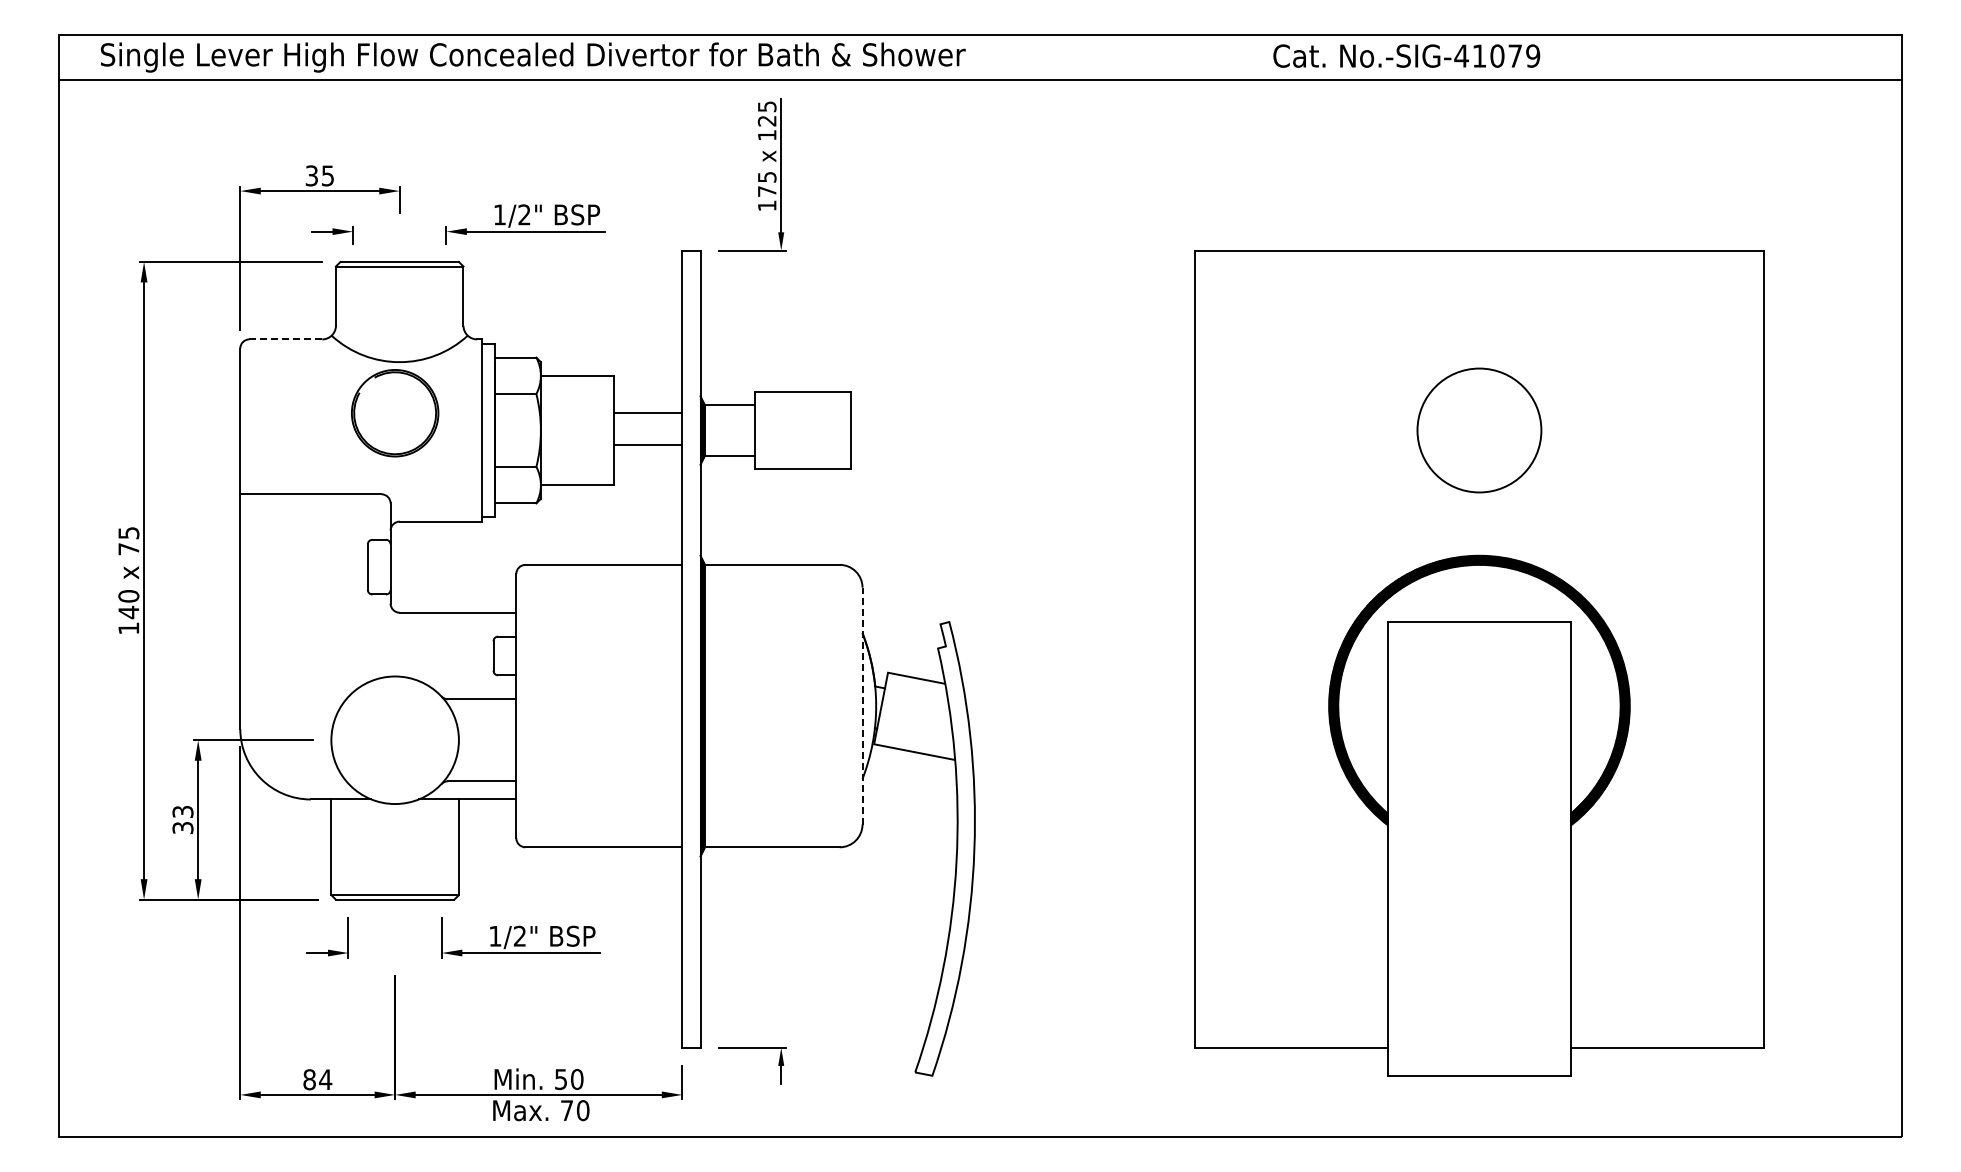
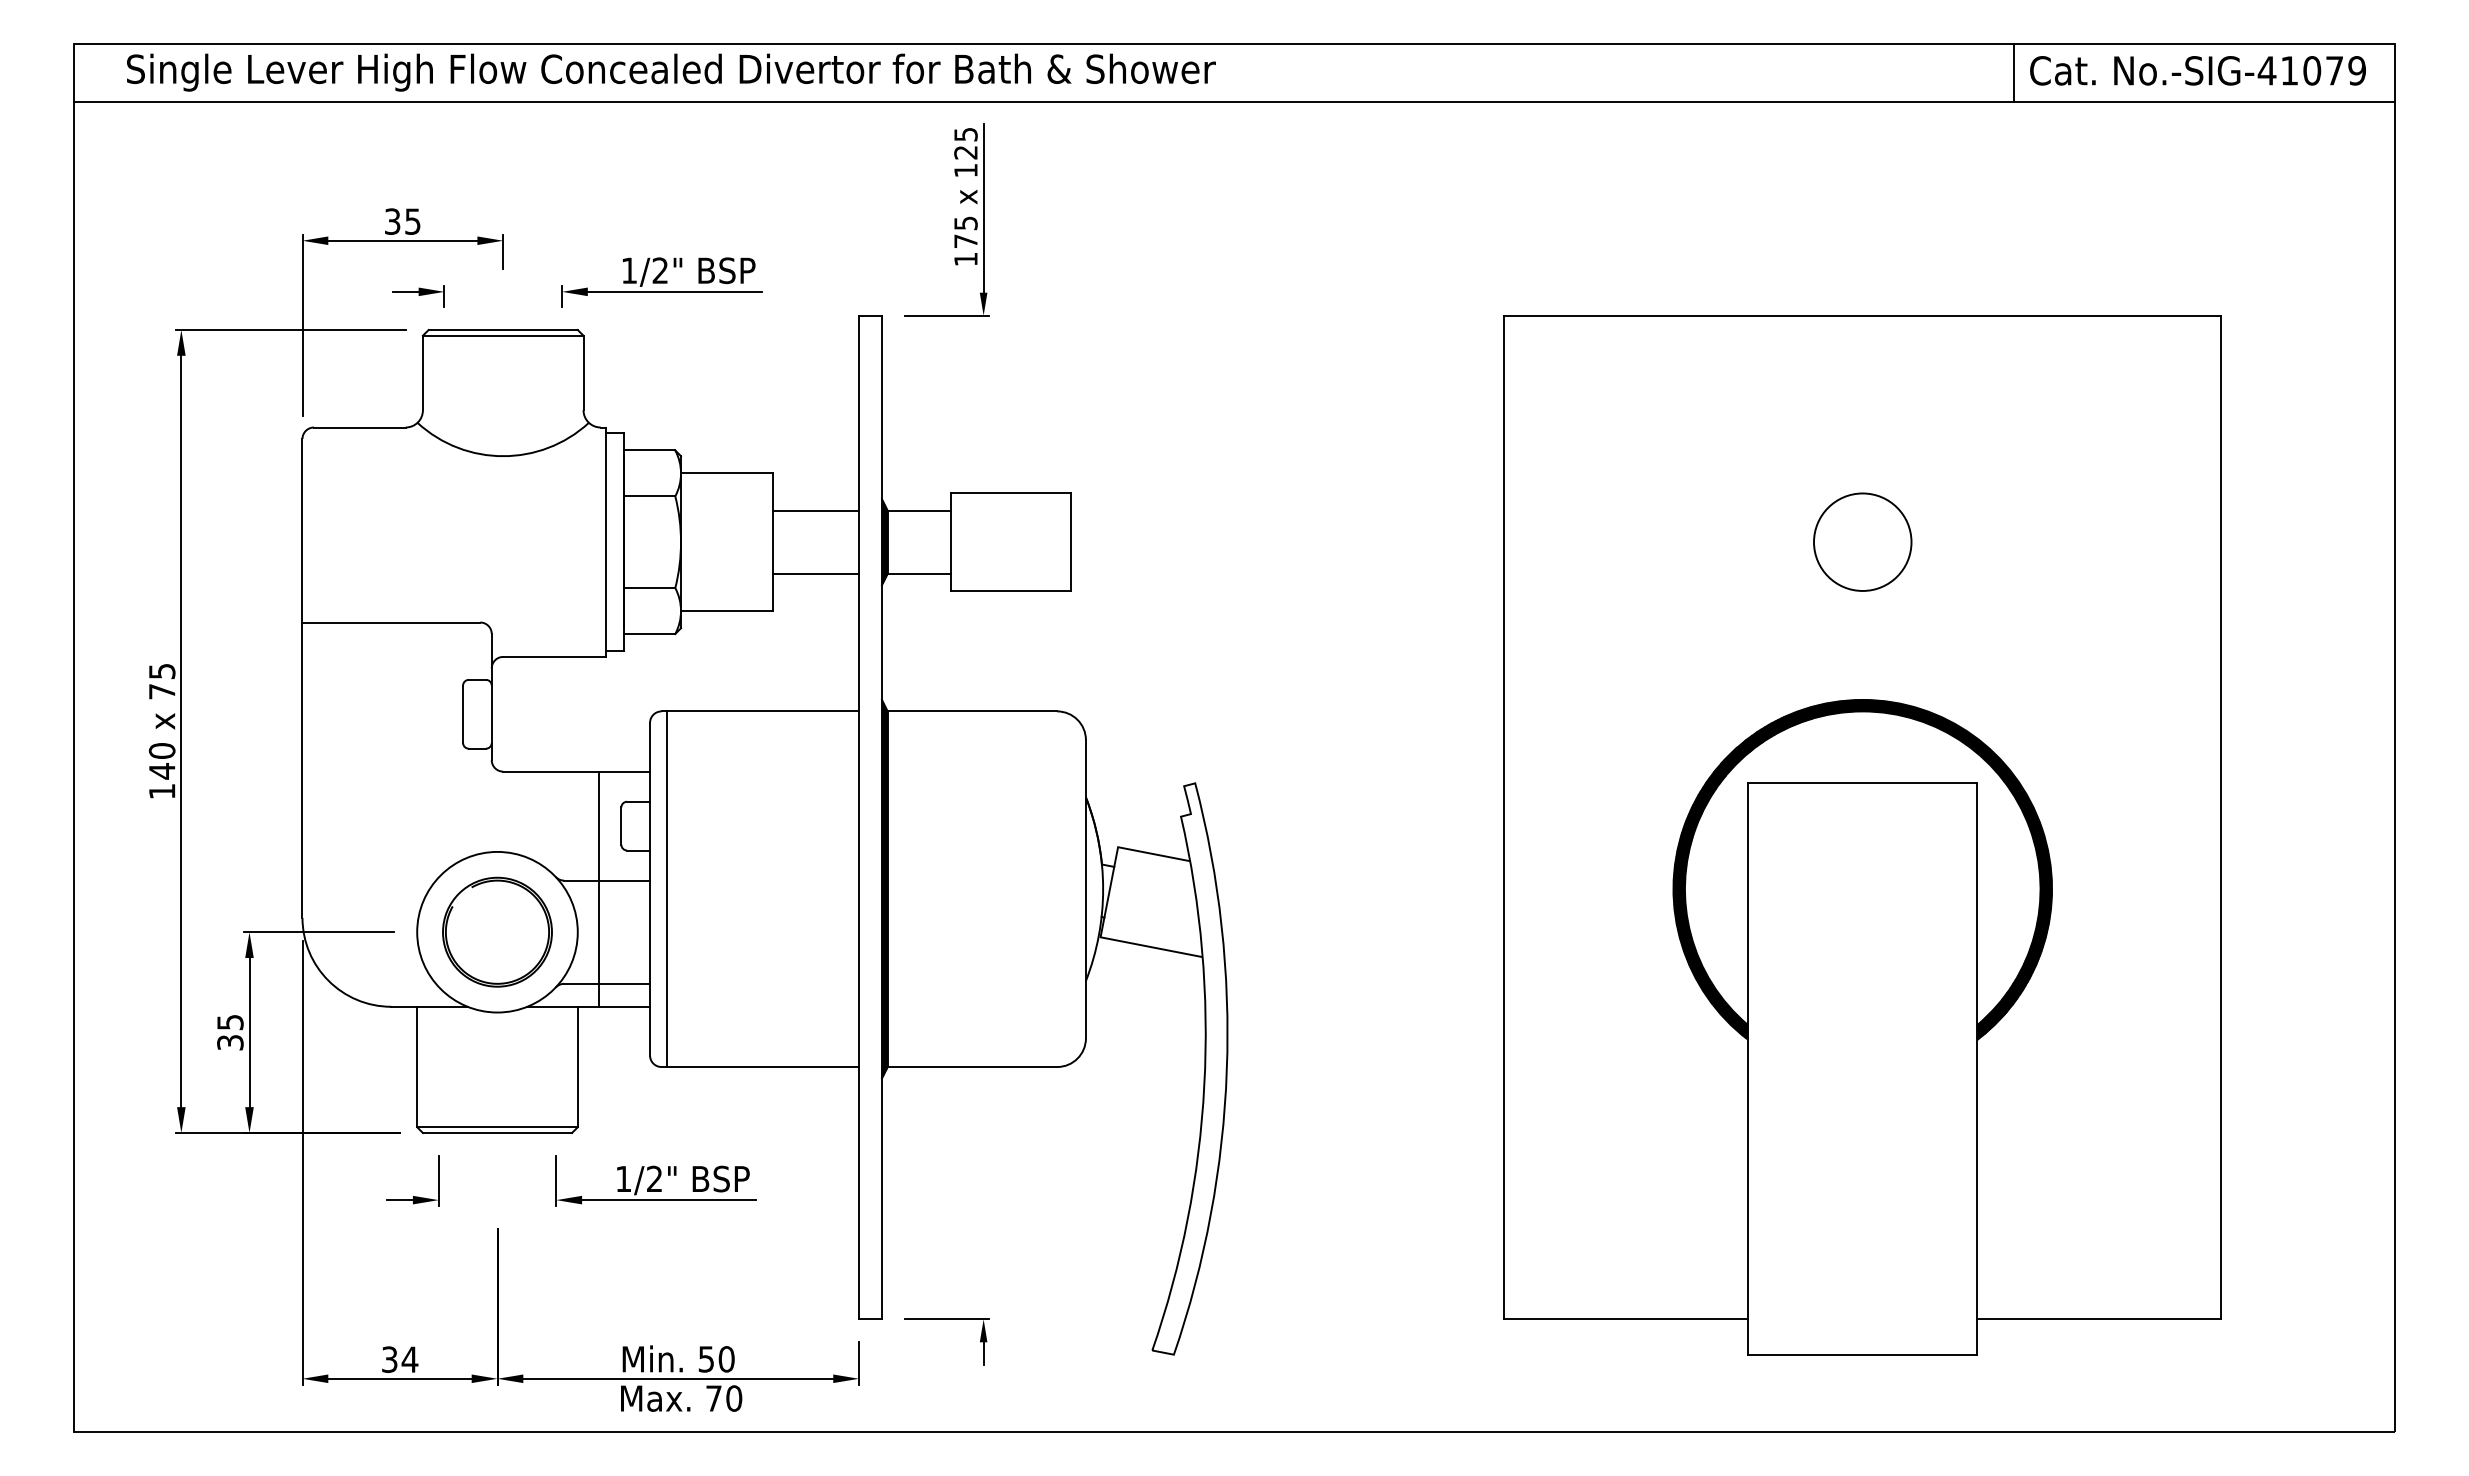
text: (1406, 55) -> (2197, 70), moved
line: (1599, 57) -> (2013, 72), added
line: (286, 339) -> (360, 427), dashed -> solid
line: (647, 412) -> (815, 573), moved
part: (395, 413) -> (497, 932), moved
circle: (1479, 430) -> (1862, 542), size x0.62
line: (647, 445) -> (815, 510), moved
line: (476, 705) -> (599, 888), added
line: (529, 705) -> (666, 888), added
line: (862, 705) -> (1085, 888), dashed -> solid
text: (182, 811) -> (229, 1021), 33 -> 35
text: (309, 1079) -> (389, 1359), 84 -> 34

